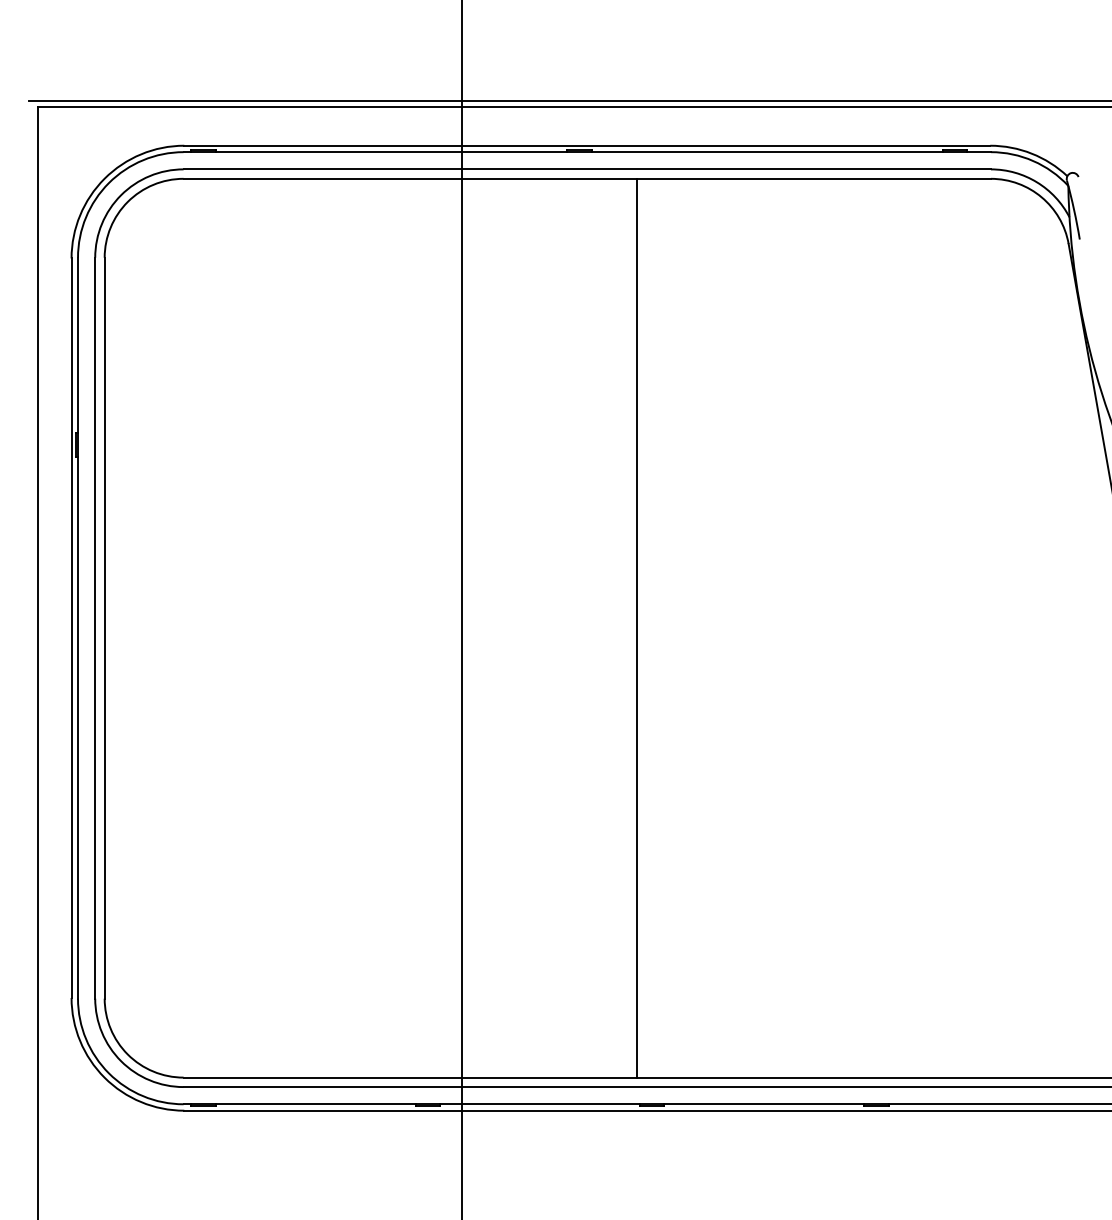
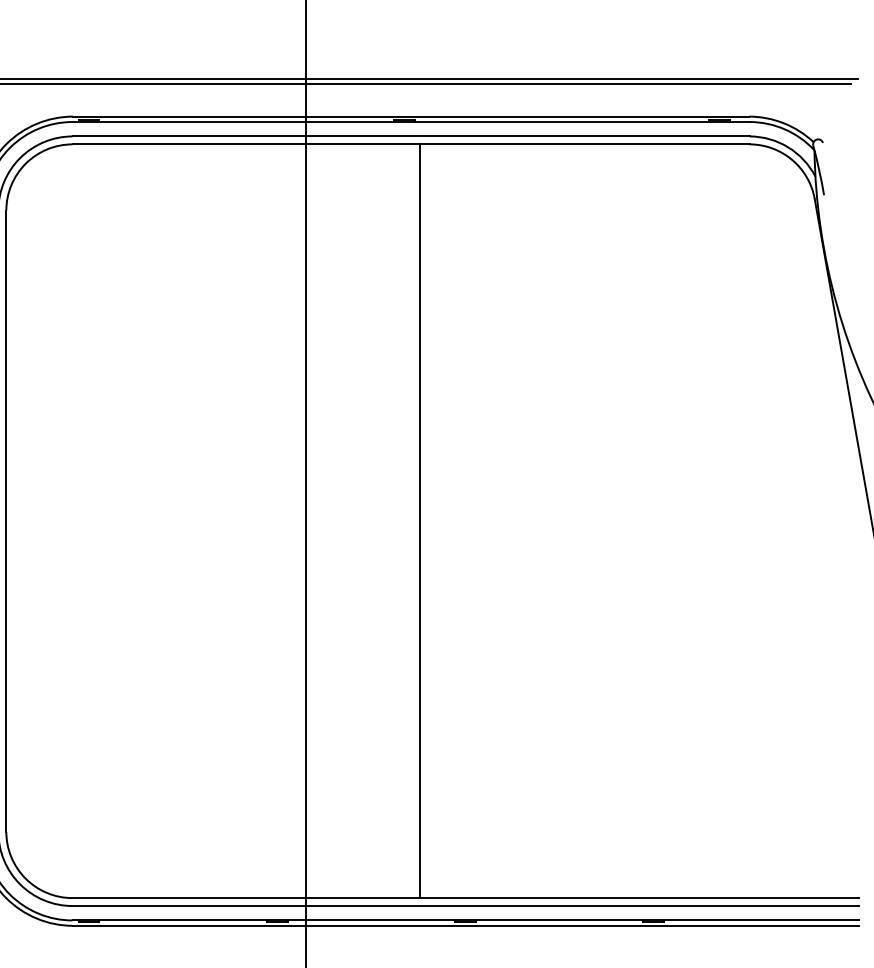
line: (636, 627) -> (419, 520), moved

